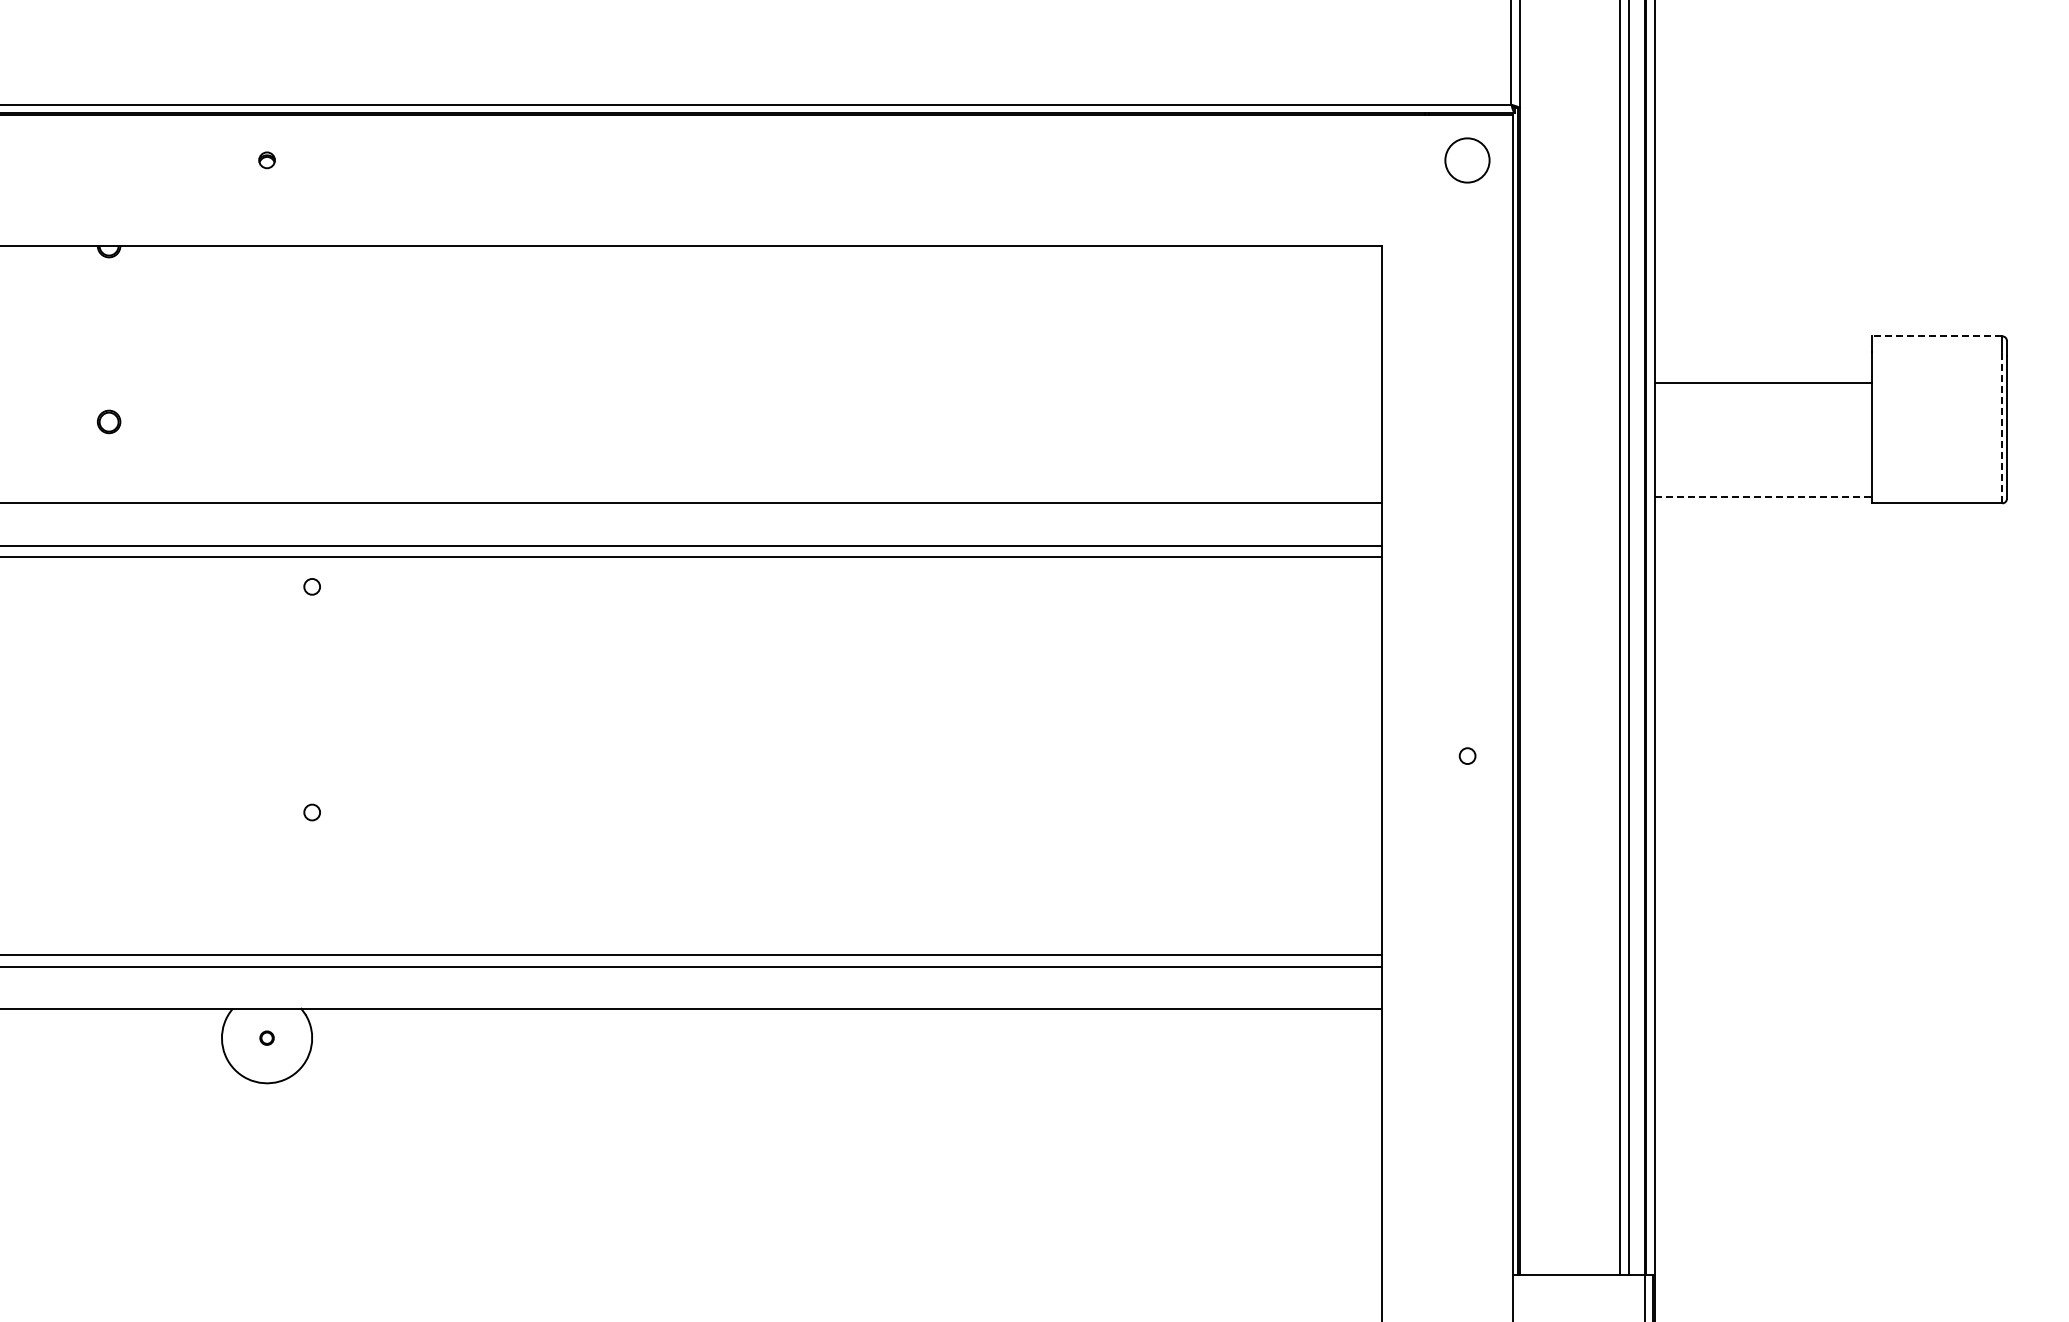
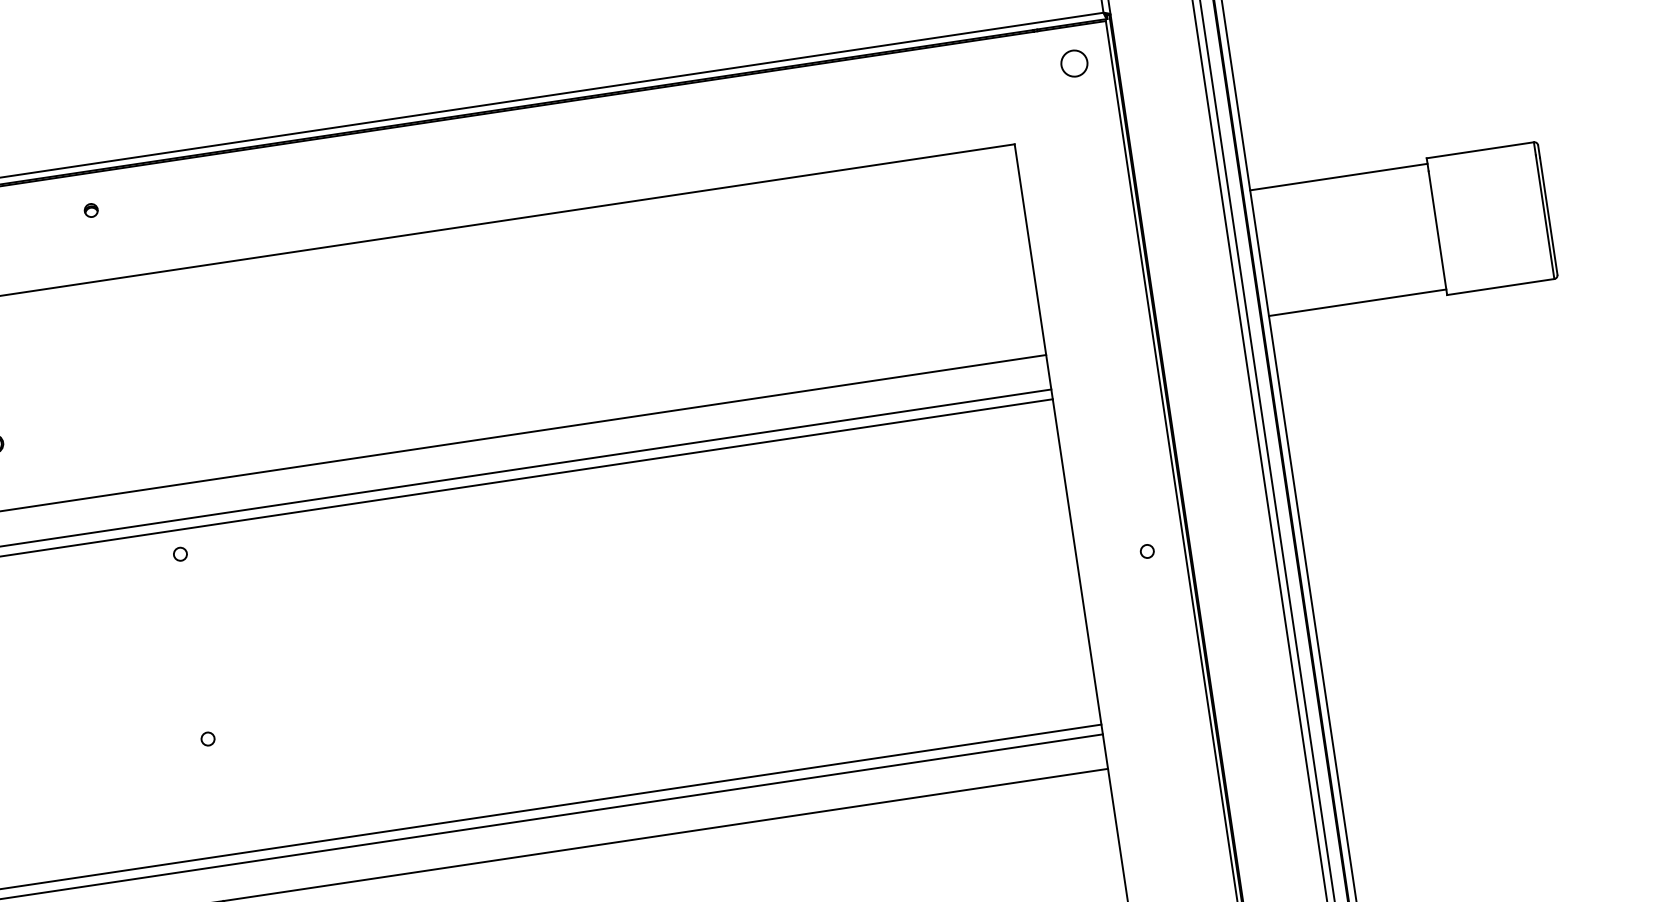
circle: (1467, 159) -> (1074, 62), size x0.71
line: (1936, 336) -> (1479, 150), dashed -> solid
line: (1762, 383) -> (1338, 177), moved
line: (2002, 427) -> (1545, 216), dashed -> solid
line: (1763, 496) -> (1357, 302), dashed -> solid

